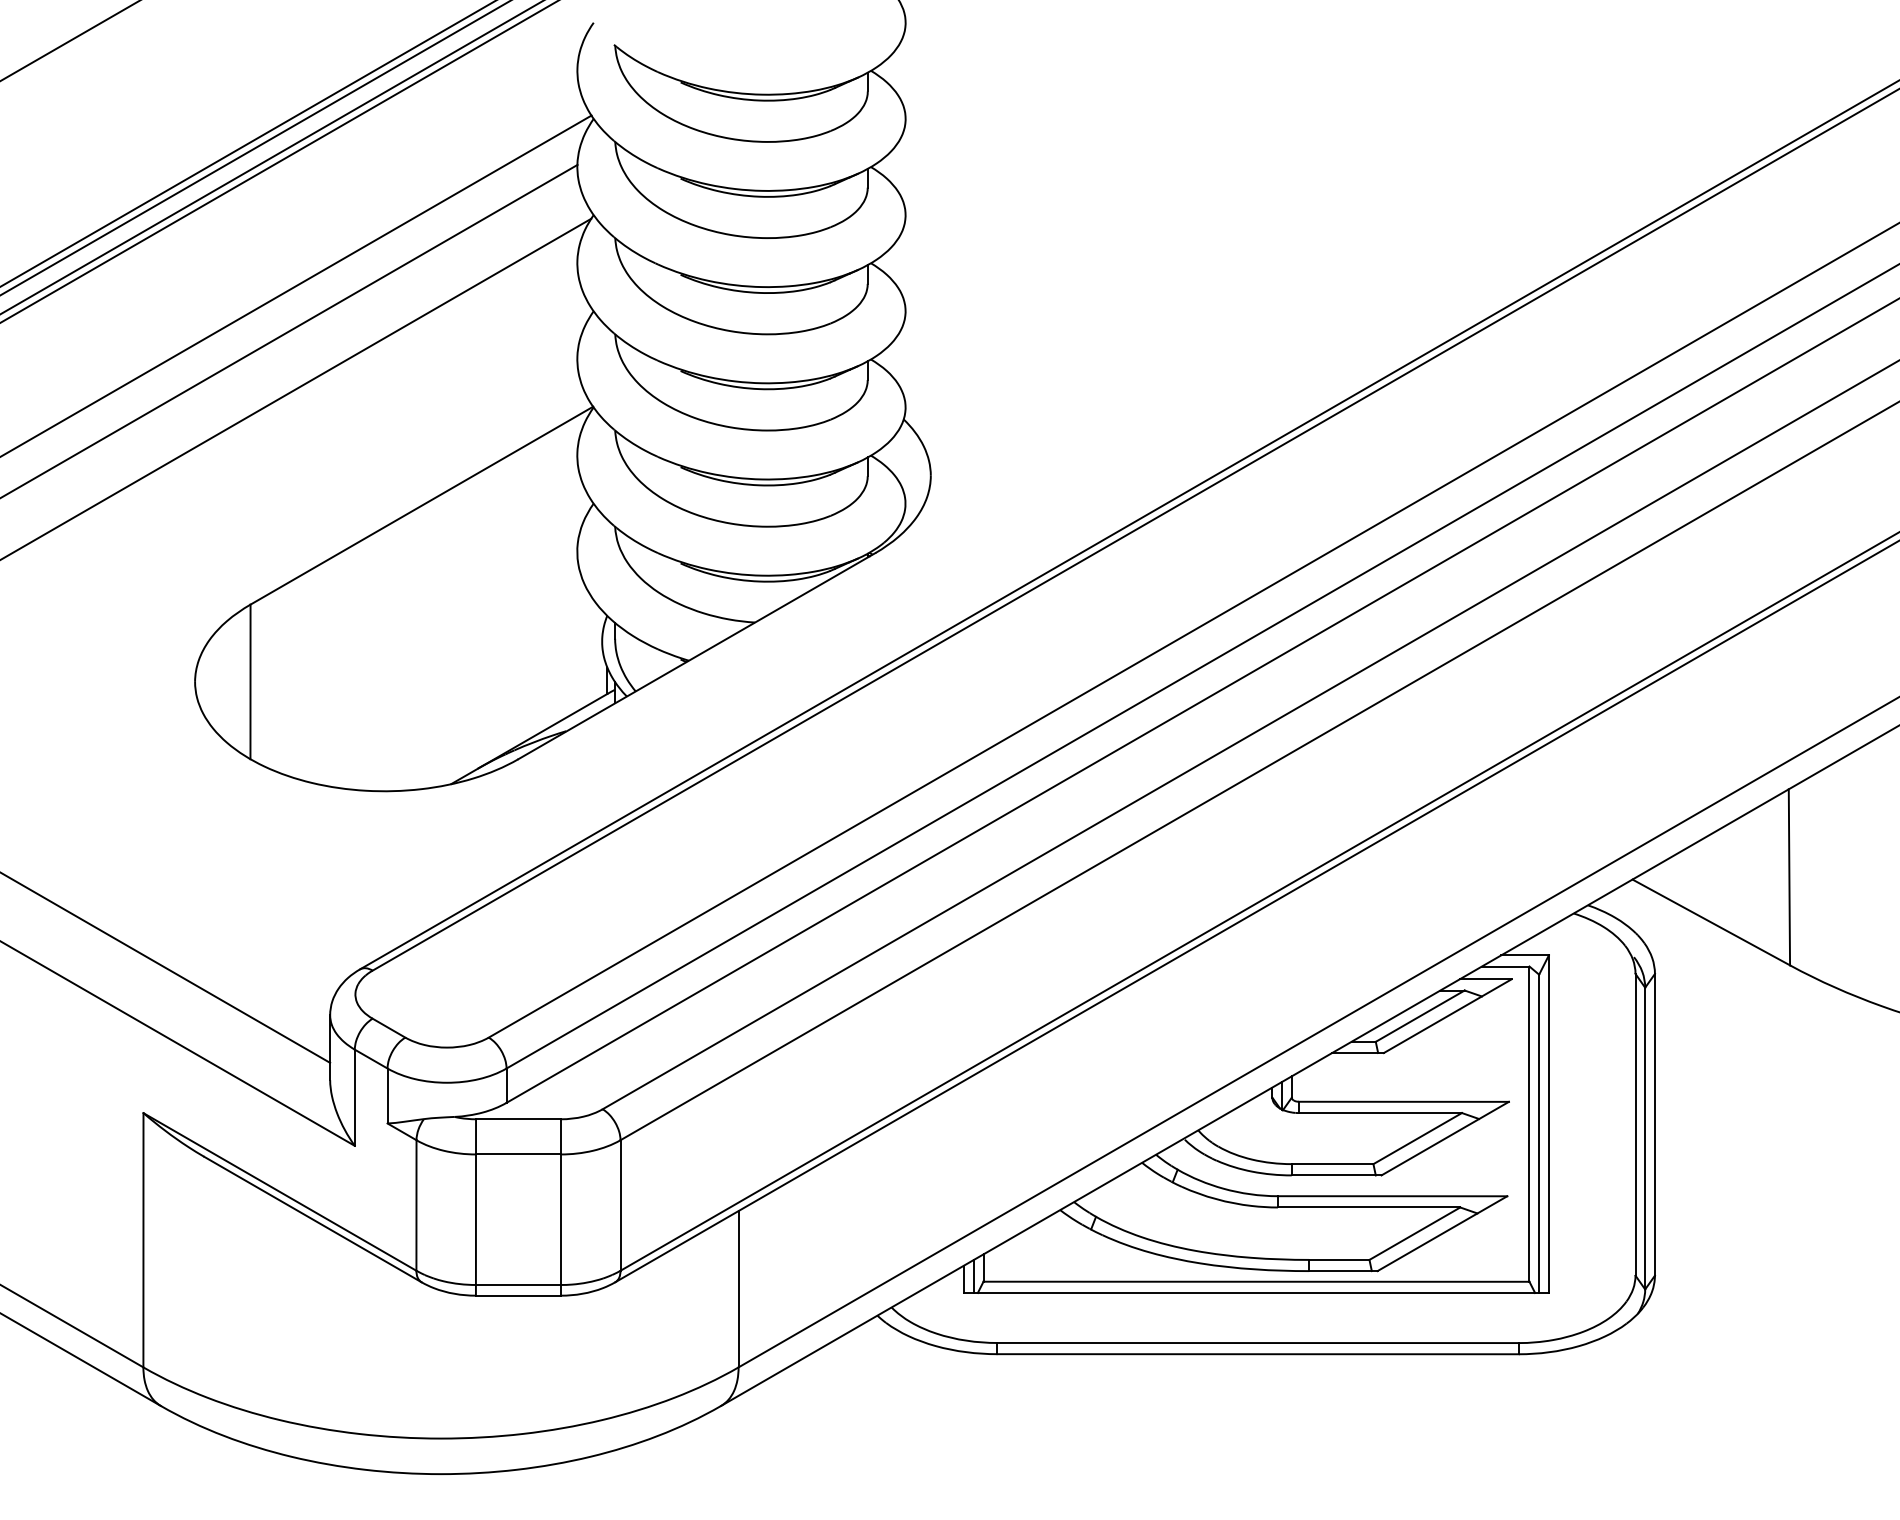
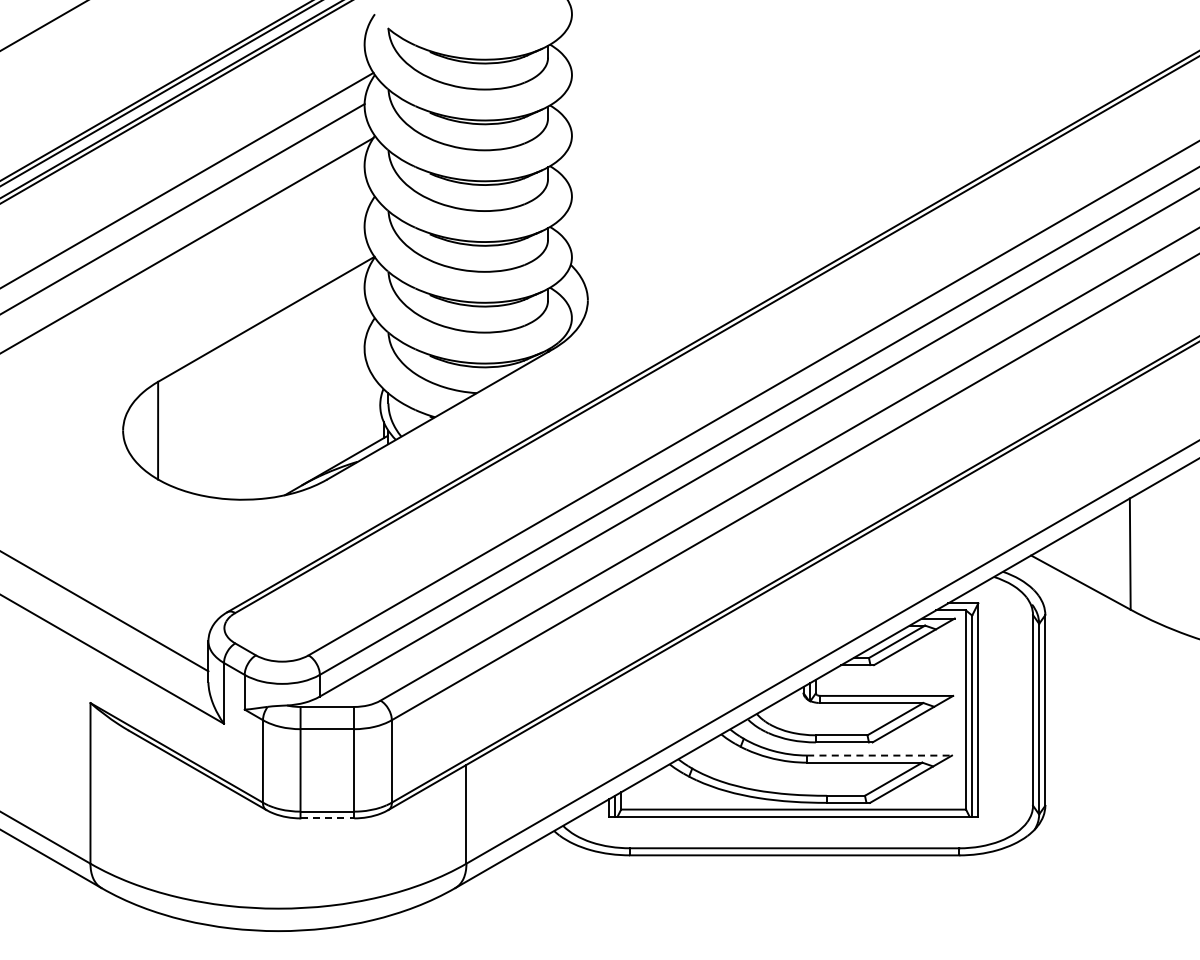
line: (1394, 1196) -> (880, 755), solid -> dashed
line: (518, 1295) -> (327, 818), solid -> dashed

